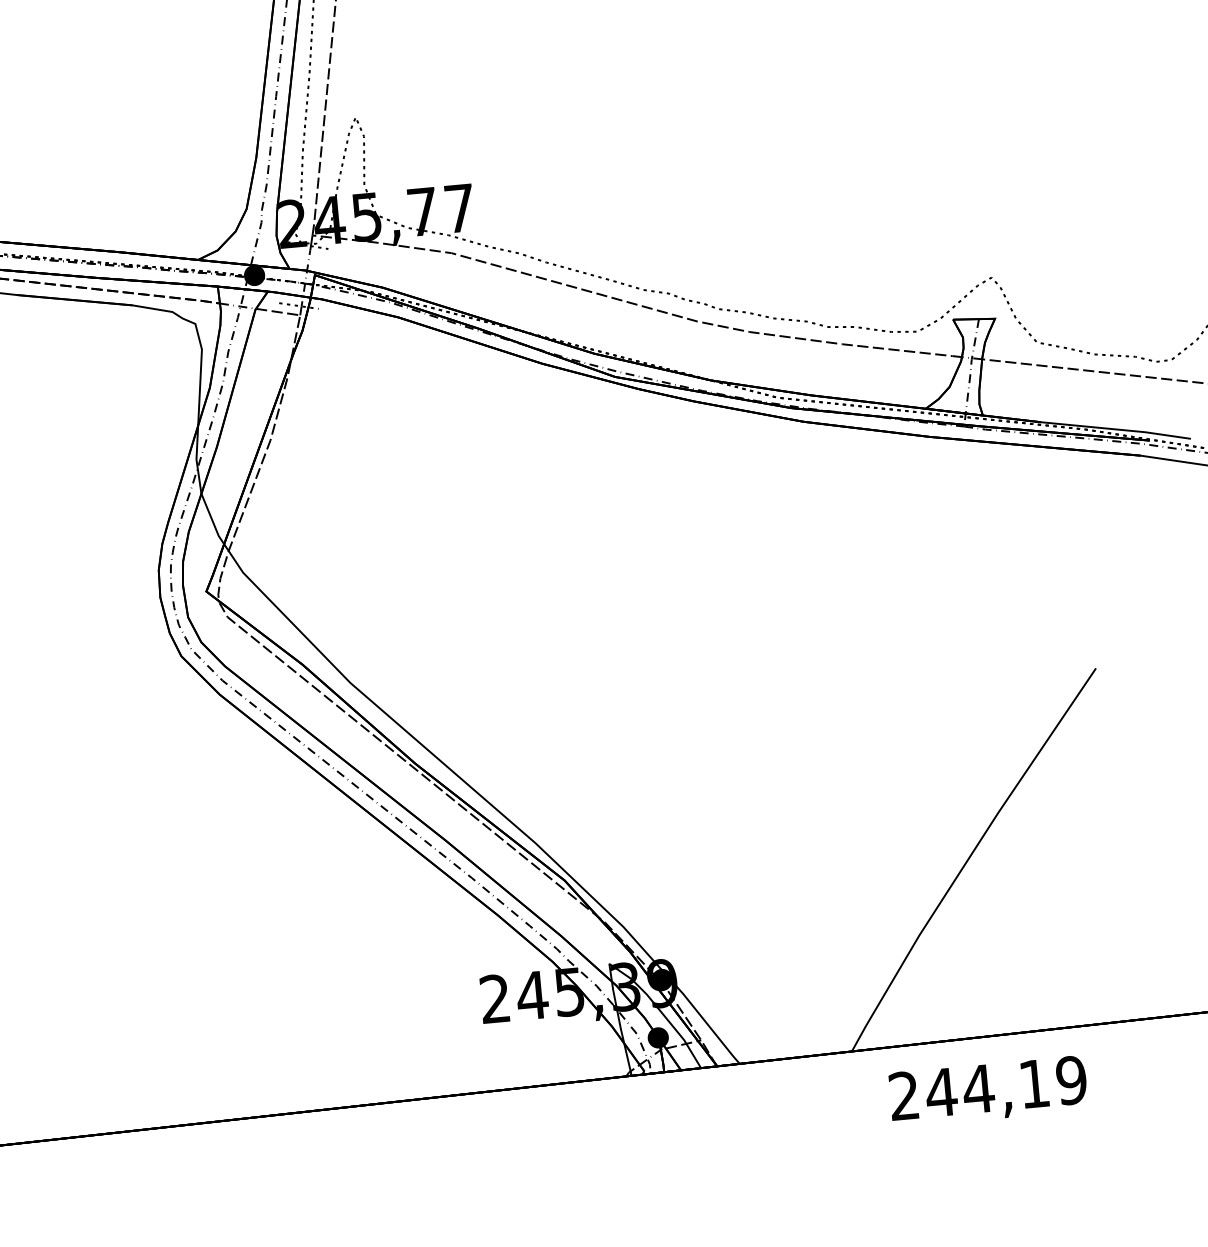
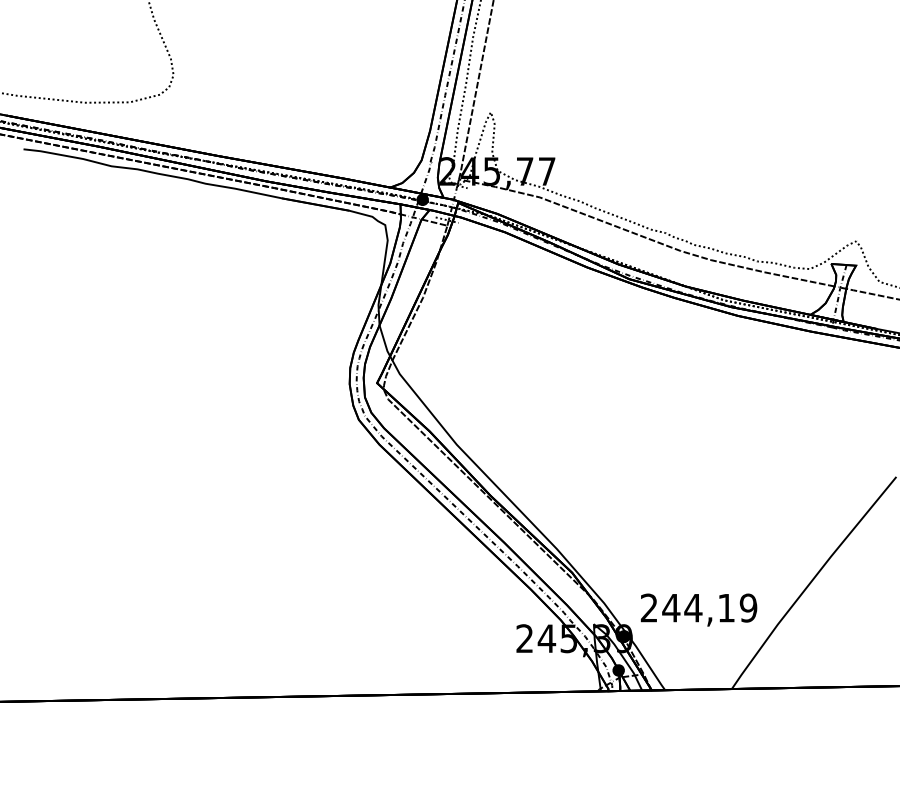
text: (987, 1090) -> (698, 609), moved

